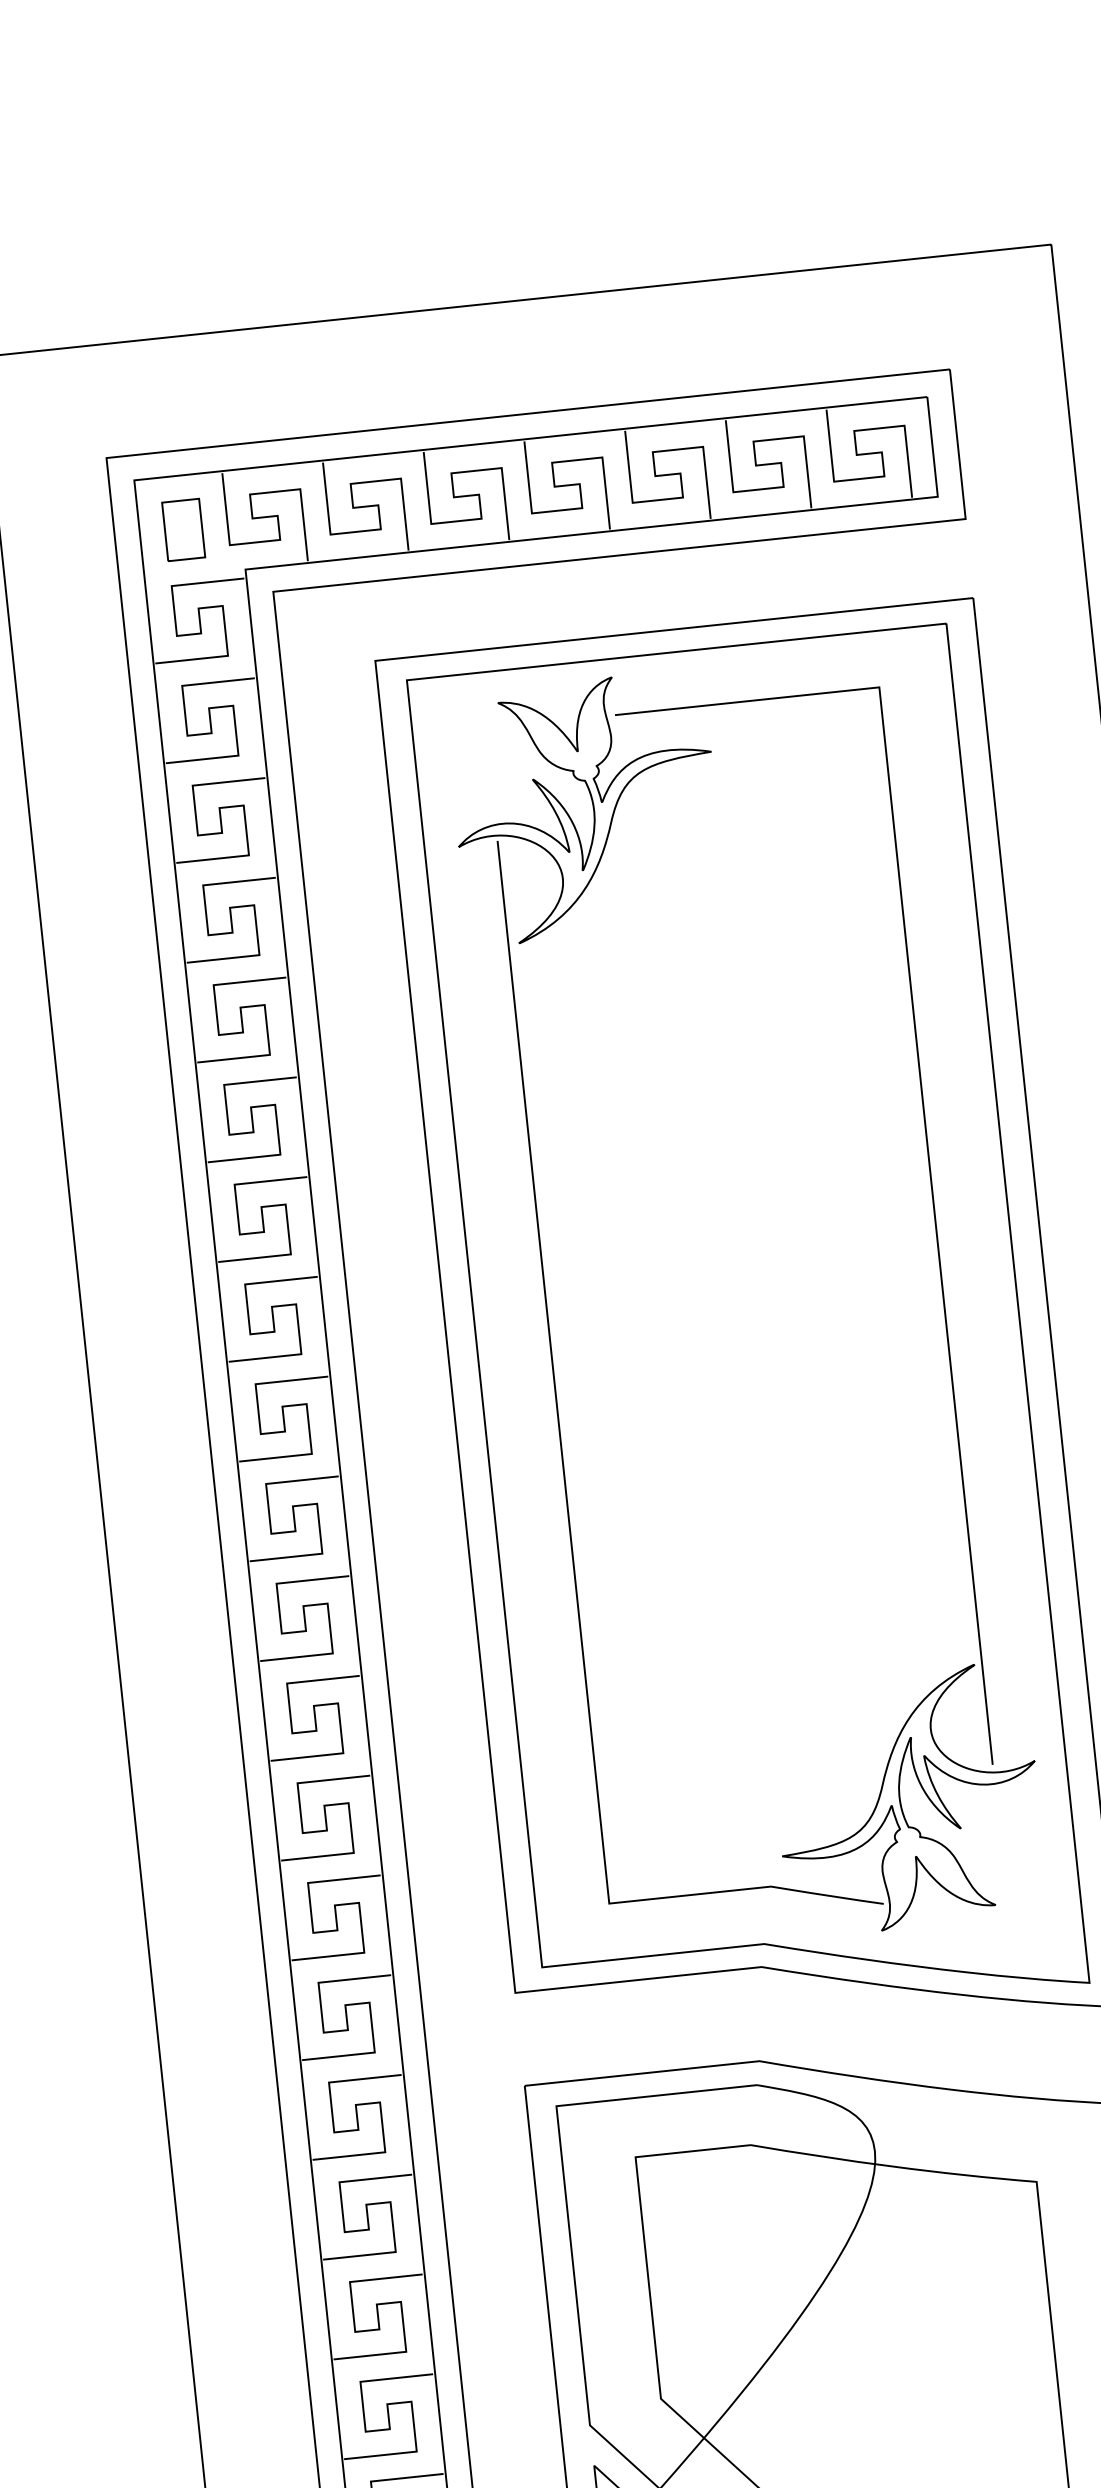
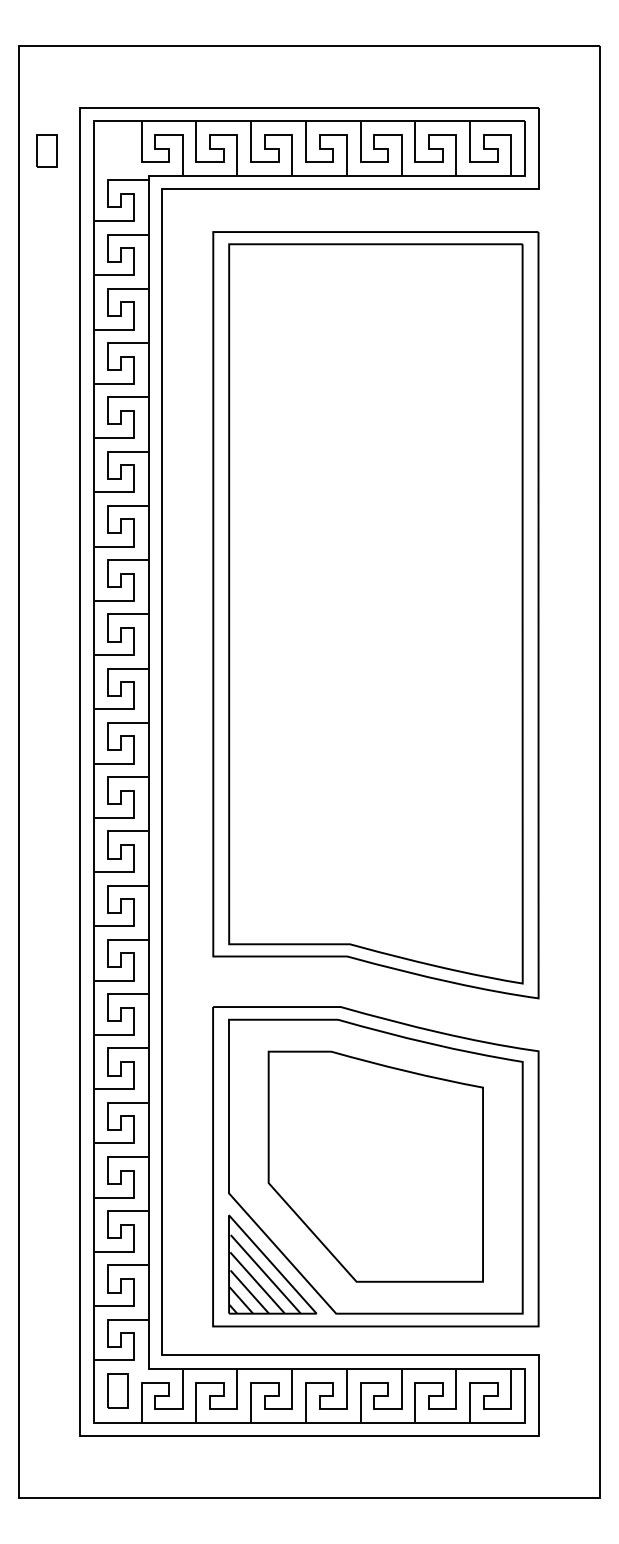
part: (183, 529) -> (46, 150), moved
part: (941, 1282) -> (482, 598), removed

